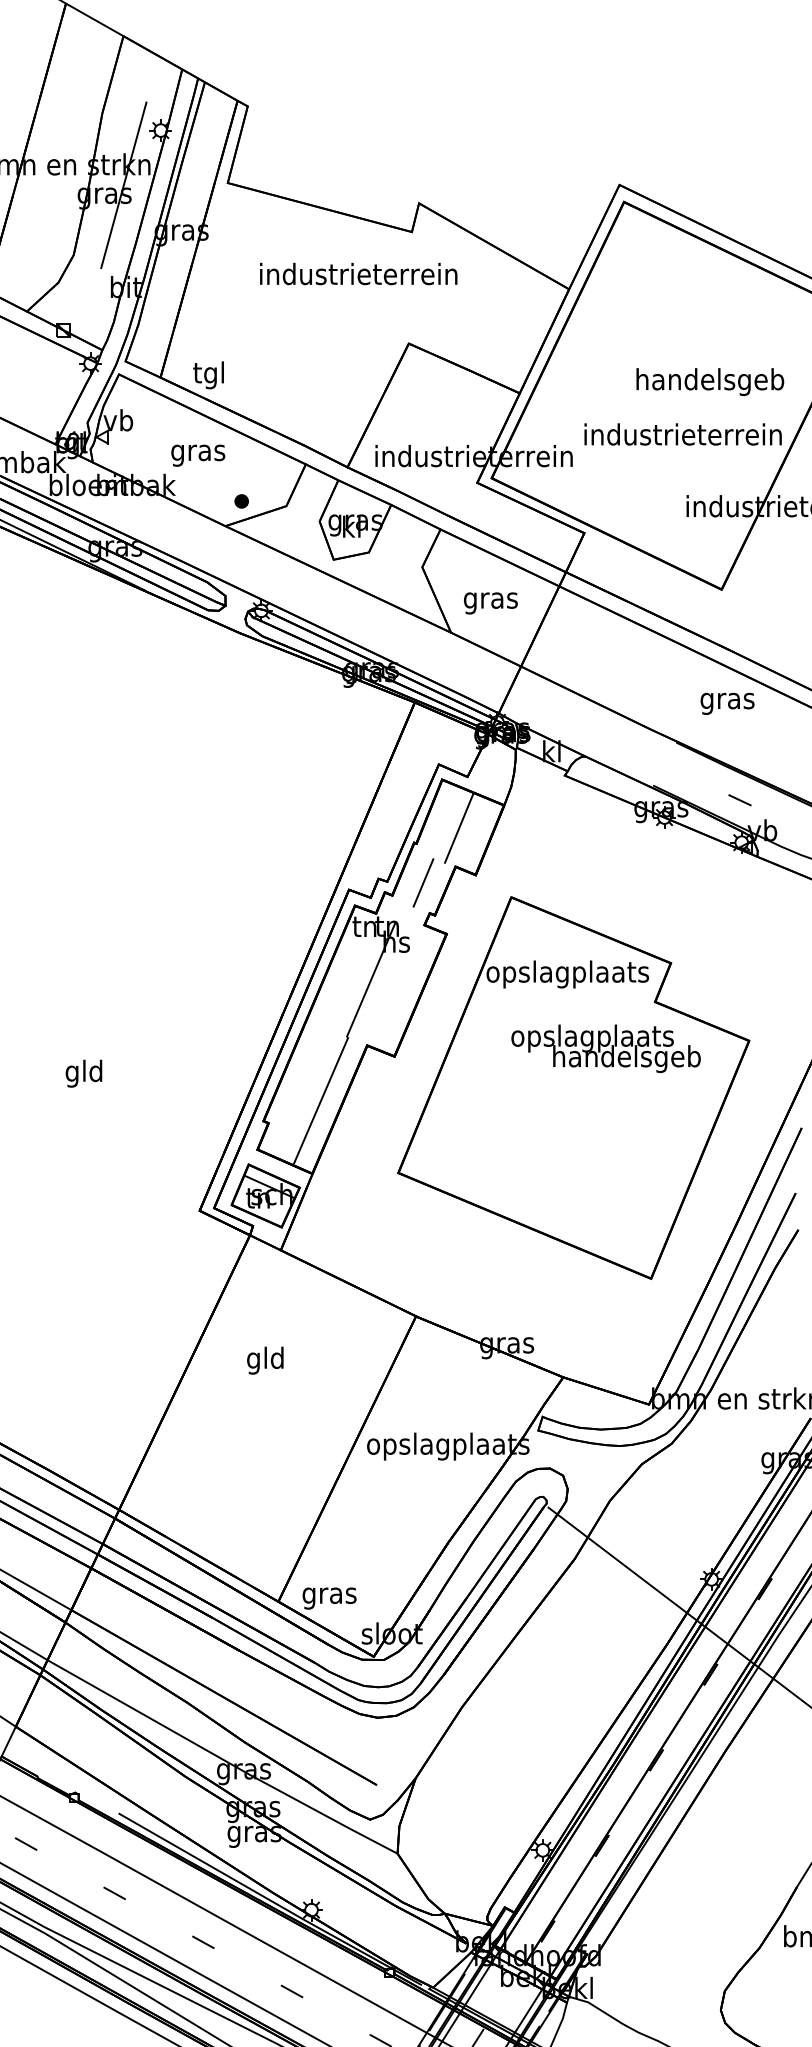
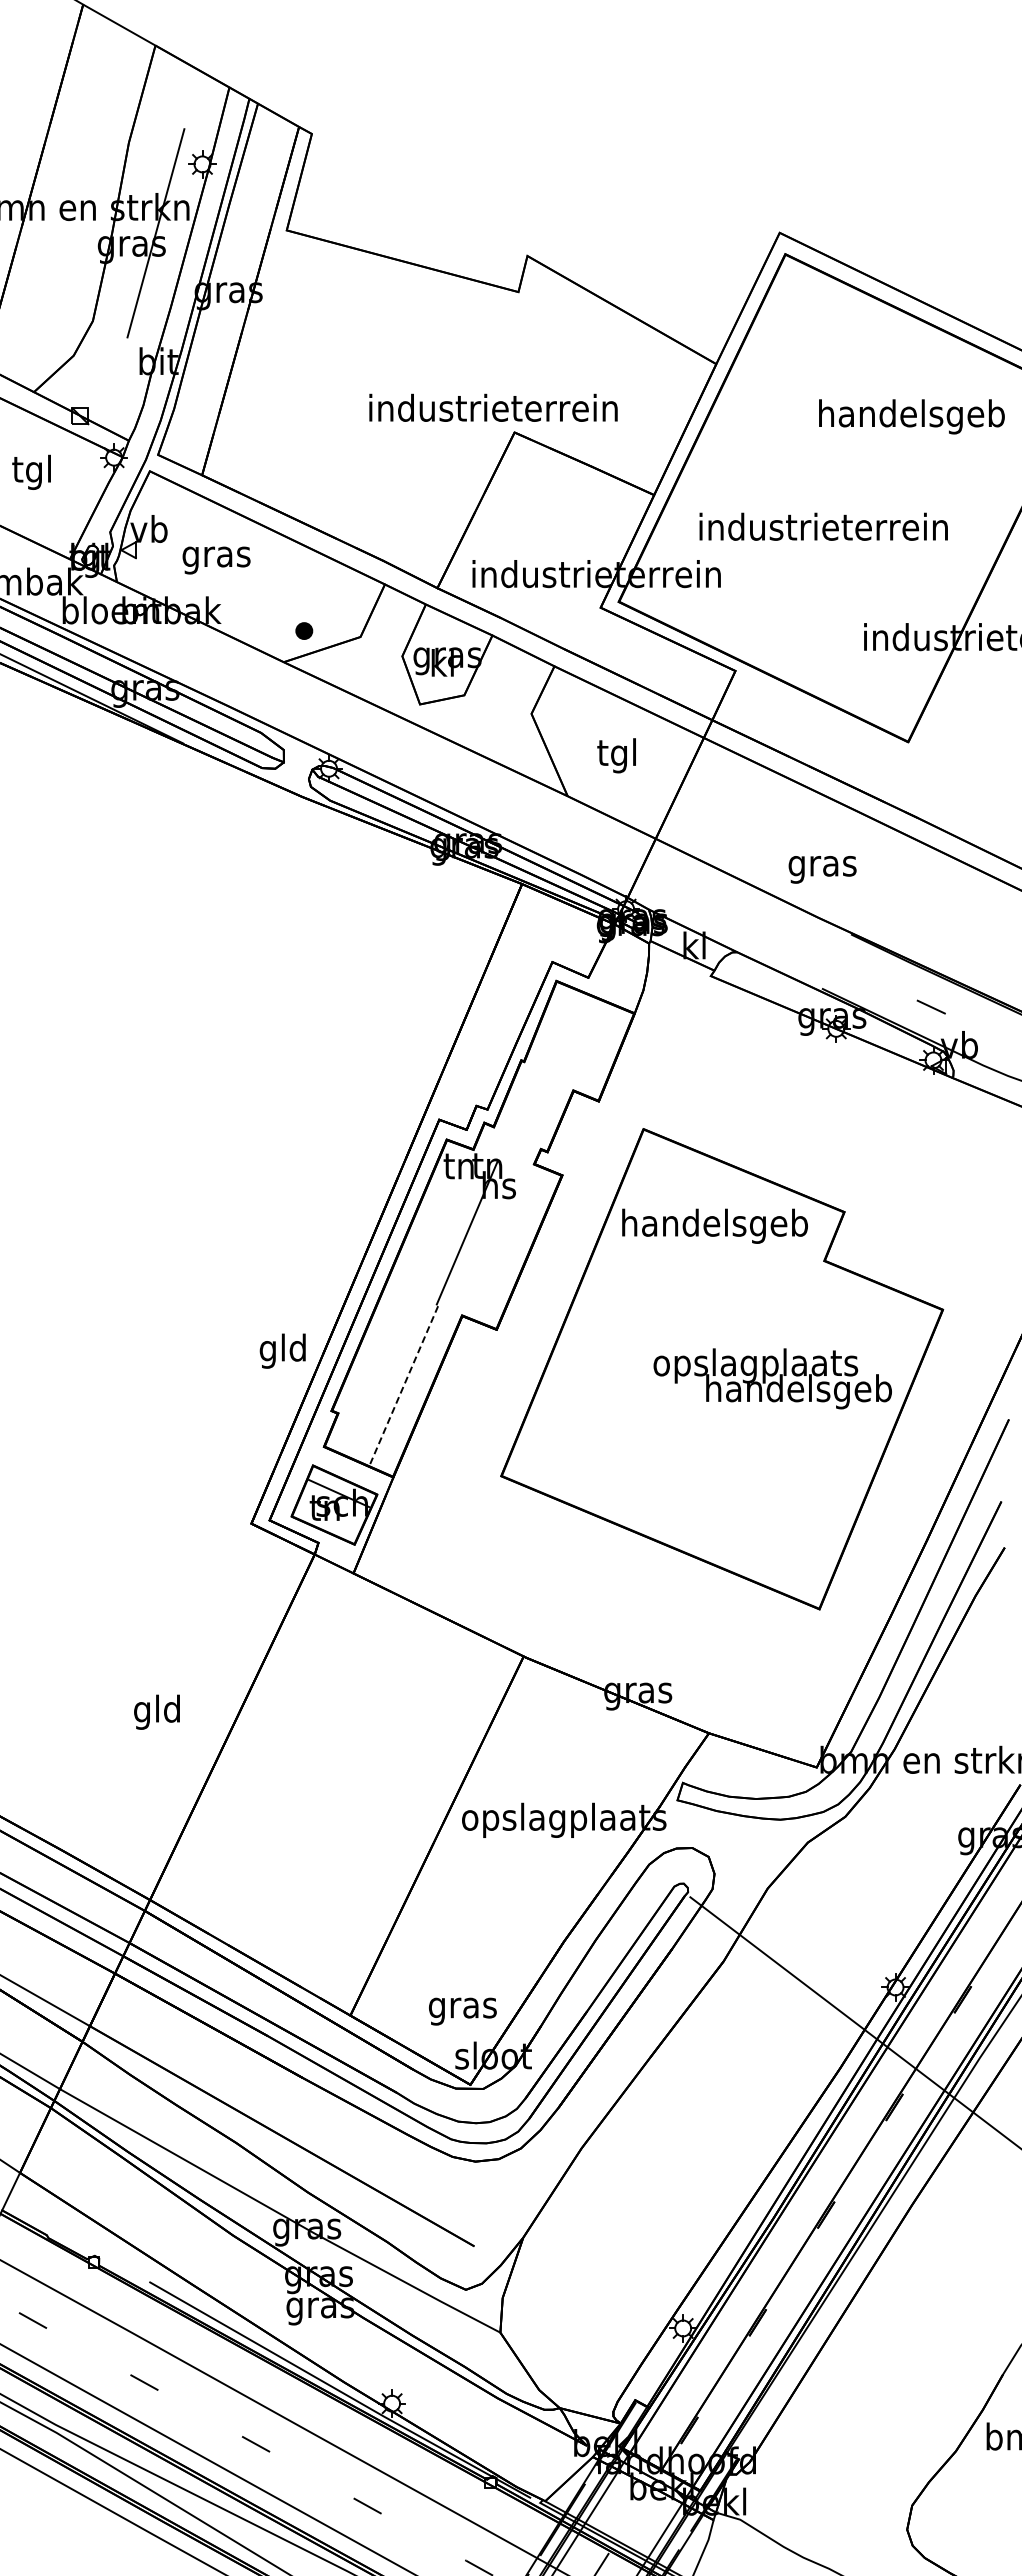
text: (358, 273) -> (493, 407), moved
text: (208, 374) -> (31, 471), moved
text: (709, 381) -> (911, 416), moved
text: (682, 434) -> (823, 526), moved
text: (198, 455) -> (216, 560), moved
text: (490, 600) -> (617, 755), gras -> tgl
text: (727, 703) -> (822, 869), moved
line: (458, 827) -> (577, 1041), removed
line: (423, 882) -> (532, 1110), removed
text: (567, 973) -> (714, 1225), opslagplaats -> handelsgeb
text: (605, 1048) -> (772, 1378), moved
text: (83, 1073) -> (282, 1350), moved
line: (321, 1100) -> (404, 1385), solid -> dashed
text: (264, 1360) -> (156, 1711), moved
text: (329, 1598) -> (462, 2011), moved

